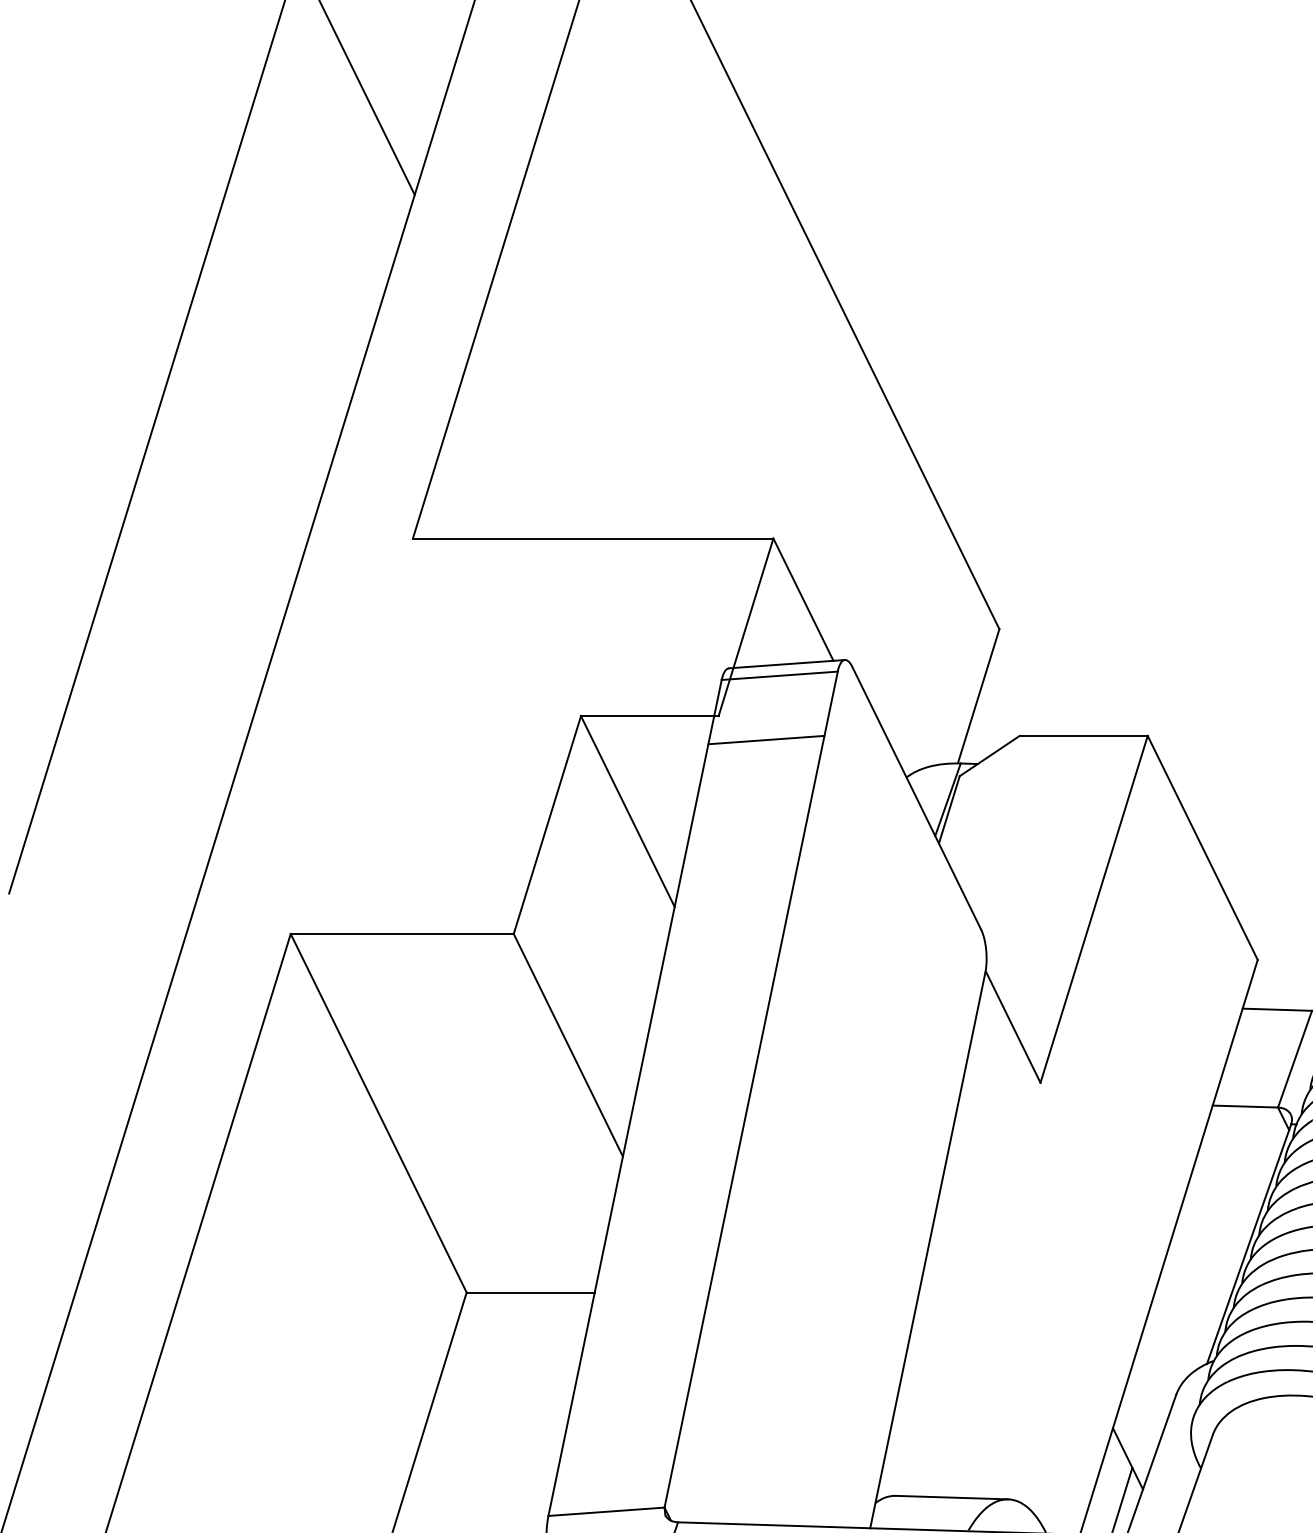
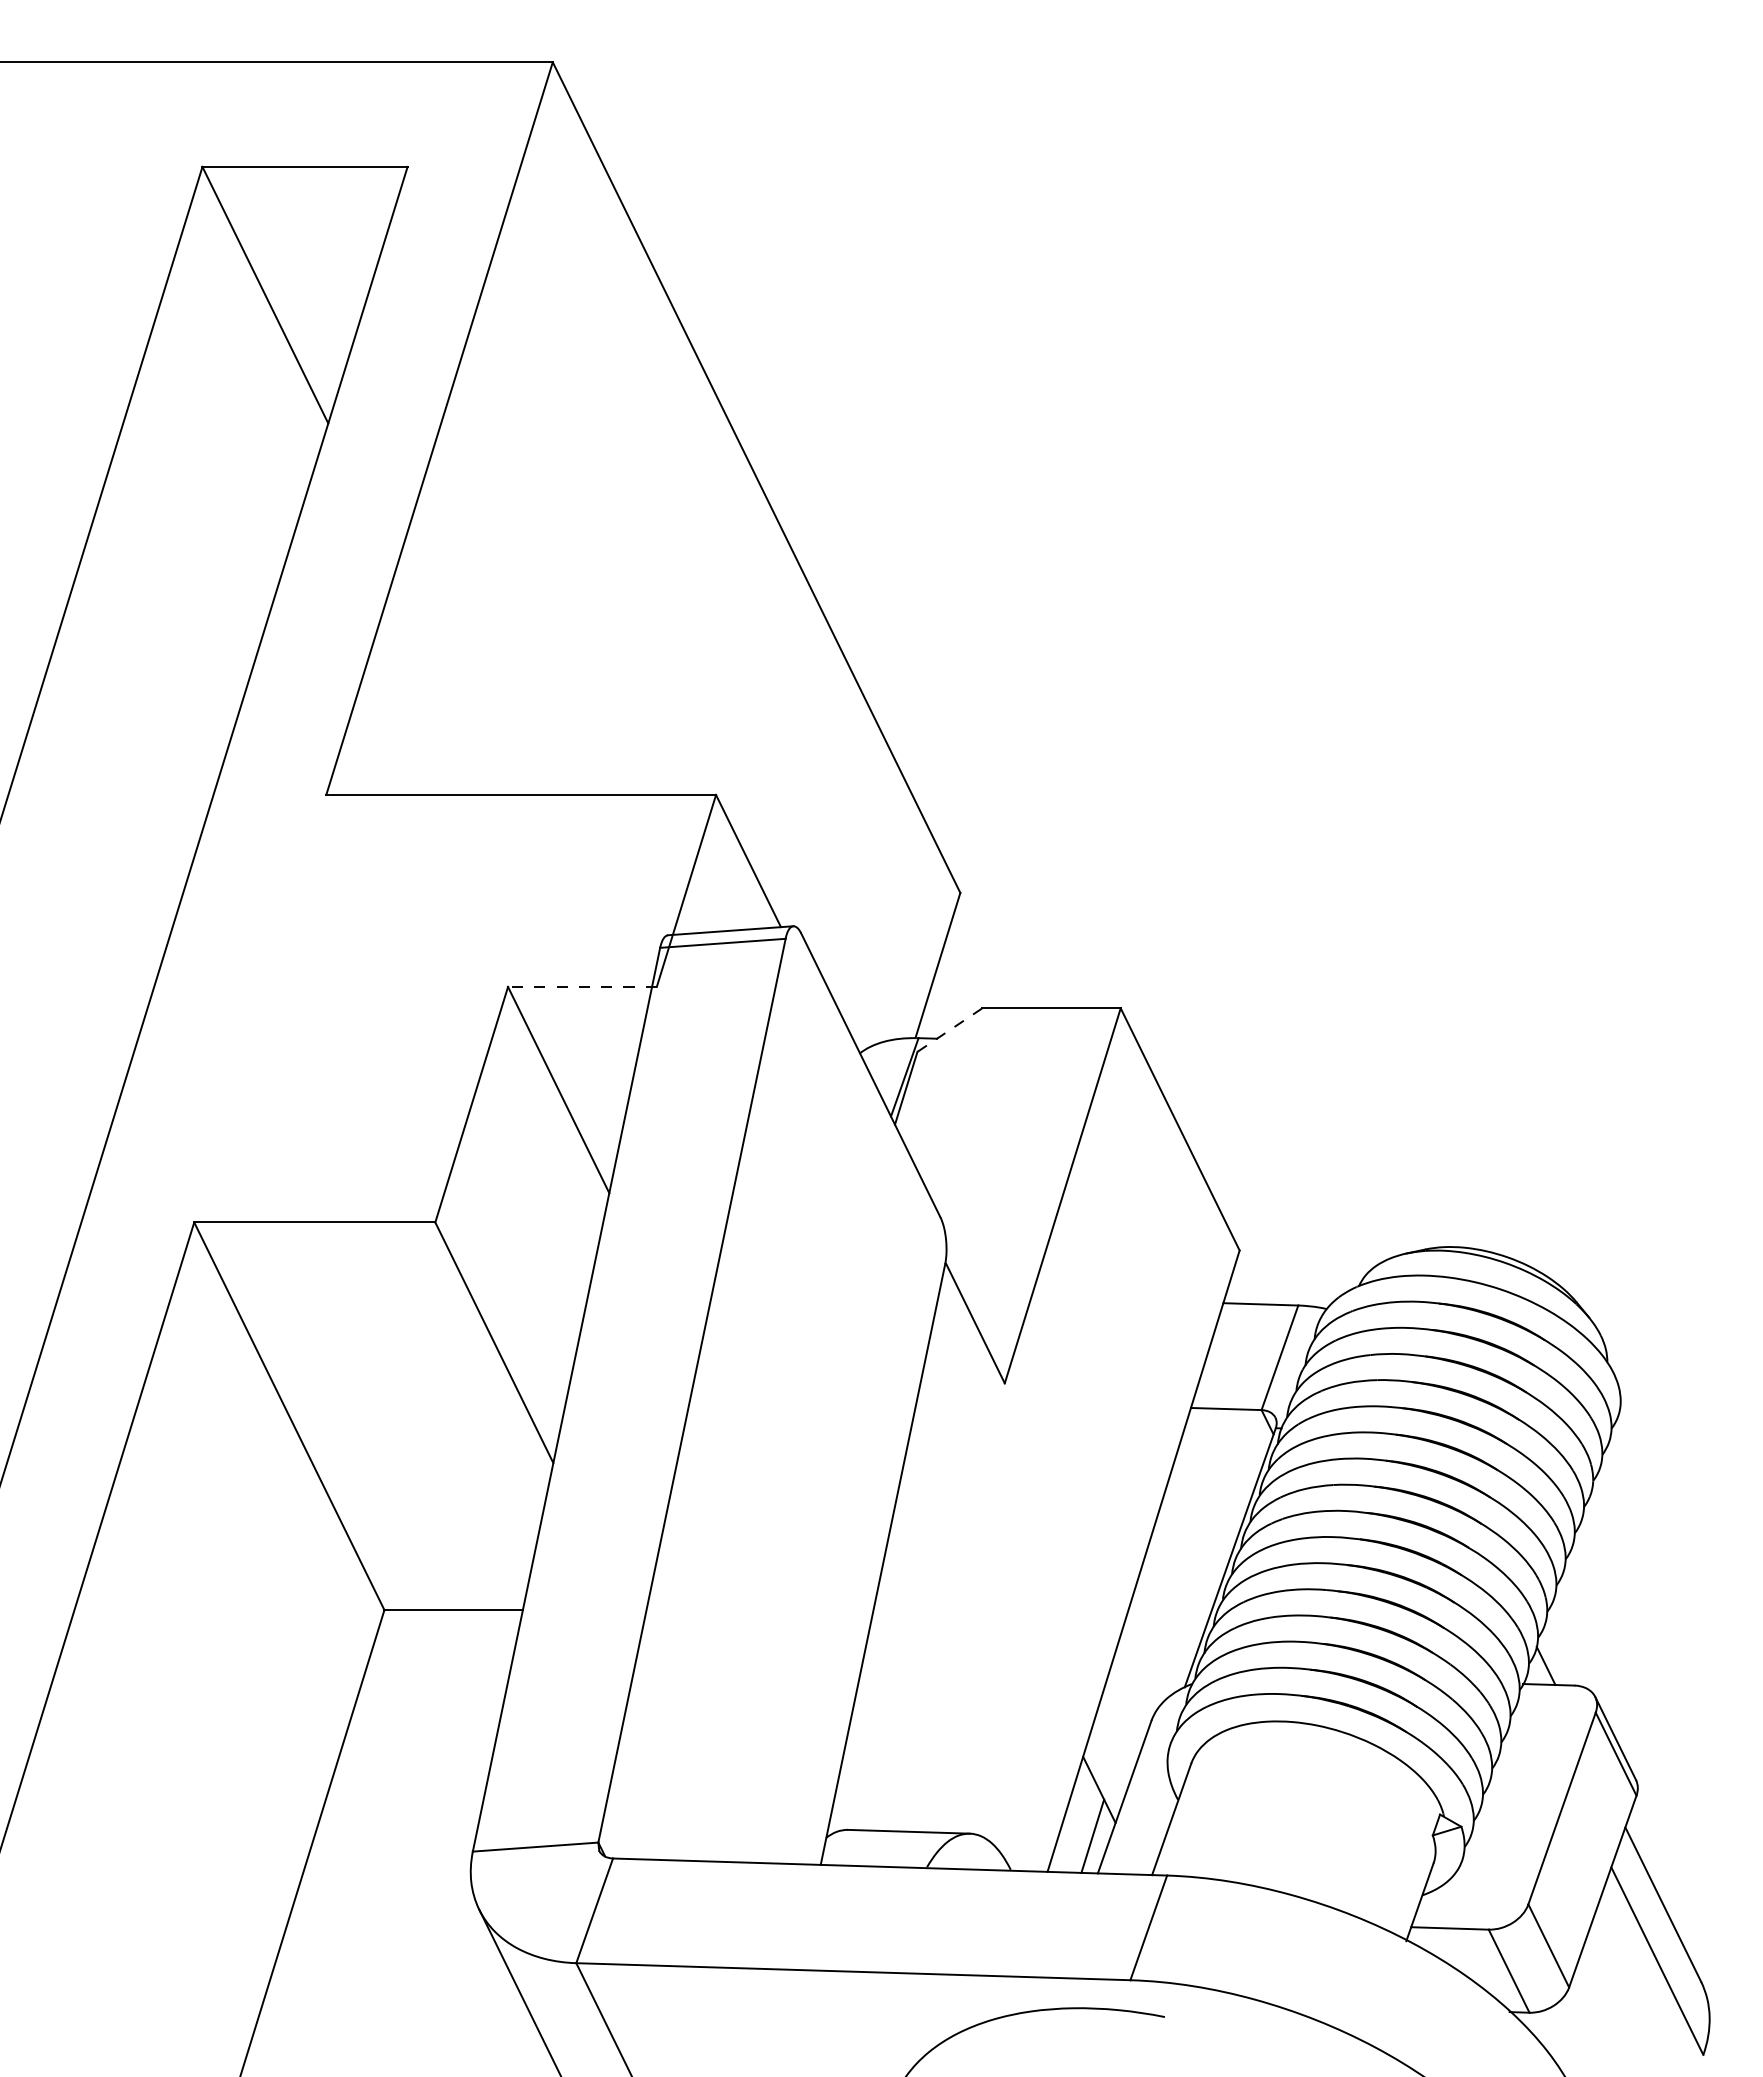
line: (648, 715) -> (581, 986), solid -> dashed
line: (766, 739) -> (708, 1012), removed
line: (989, 756) -> (949, 1030), solid -> dashed

